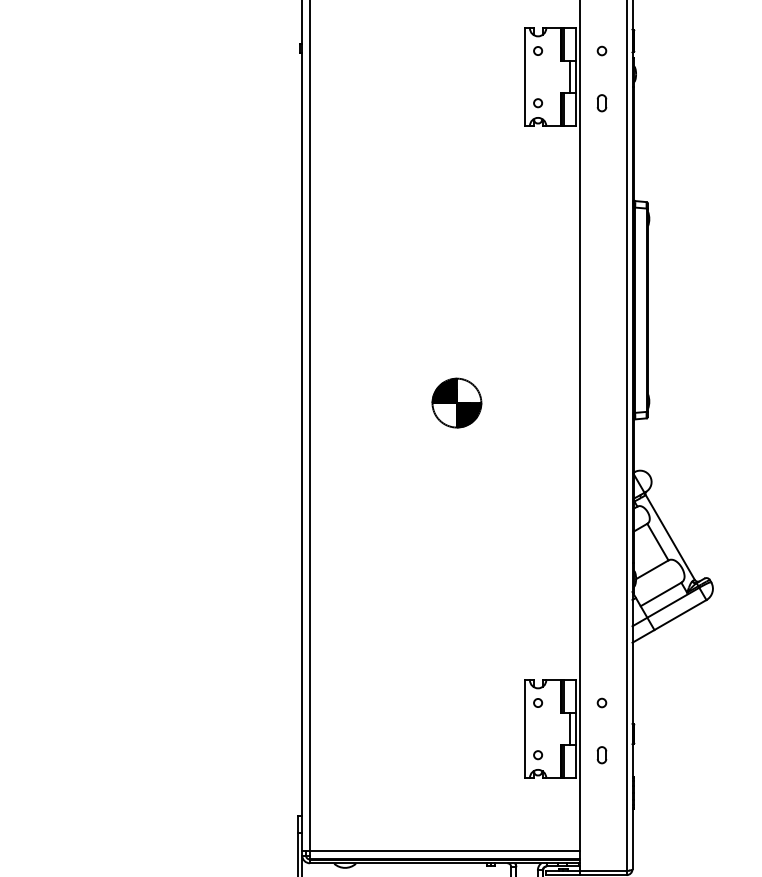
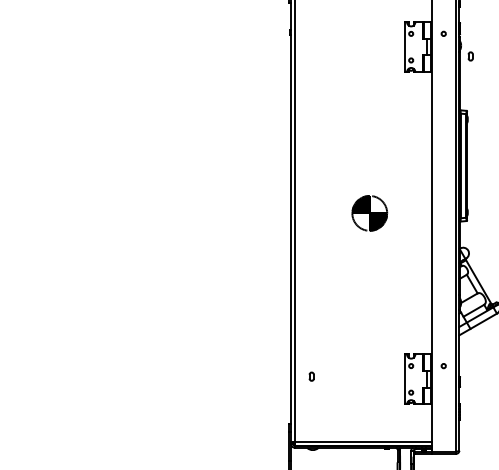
part: (601, 103) -> (470, 56), moved
part: (456, 401) -> (369, 212), size x1.4
part: (601, 754) -> (311, 376), moved

